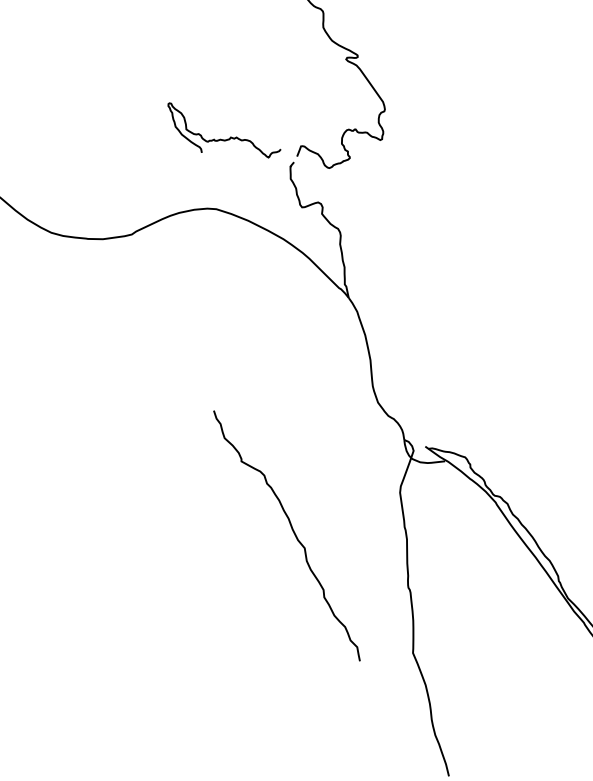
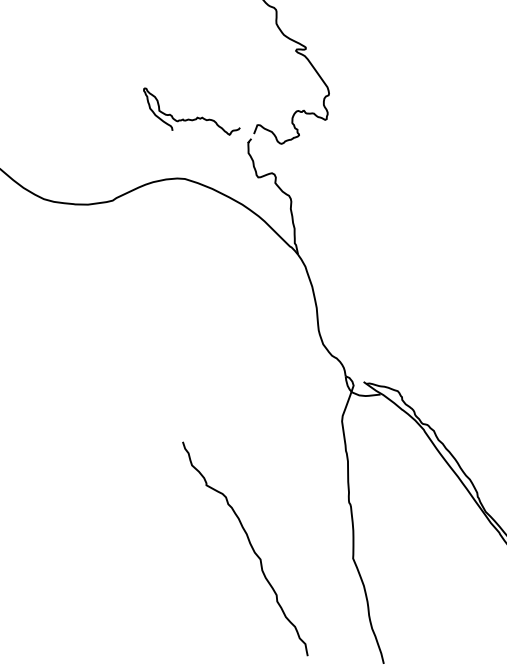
curve: (292, 531) -> (250, 545), moved

